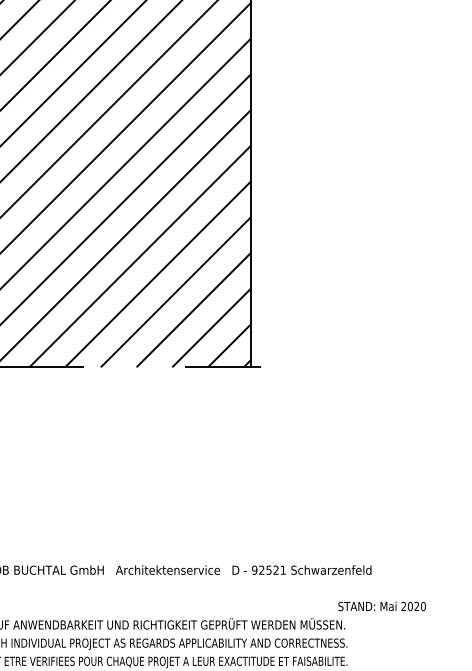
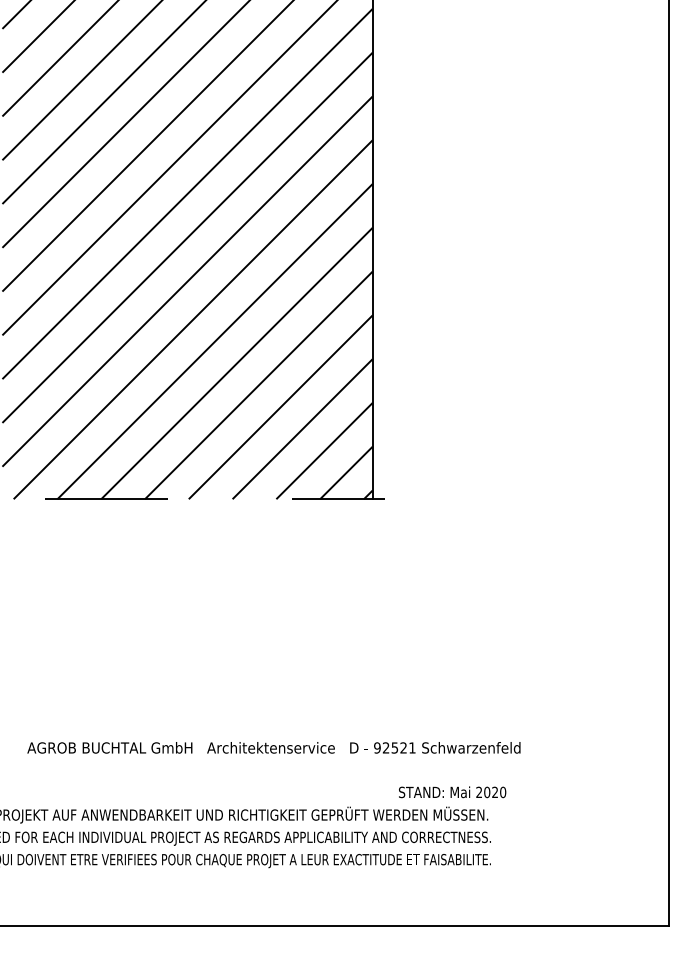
text: (382, 606) -> (452, 792), moved

